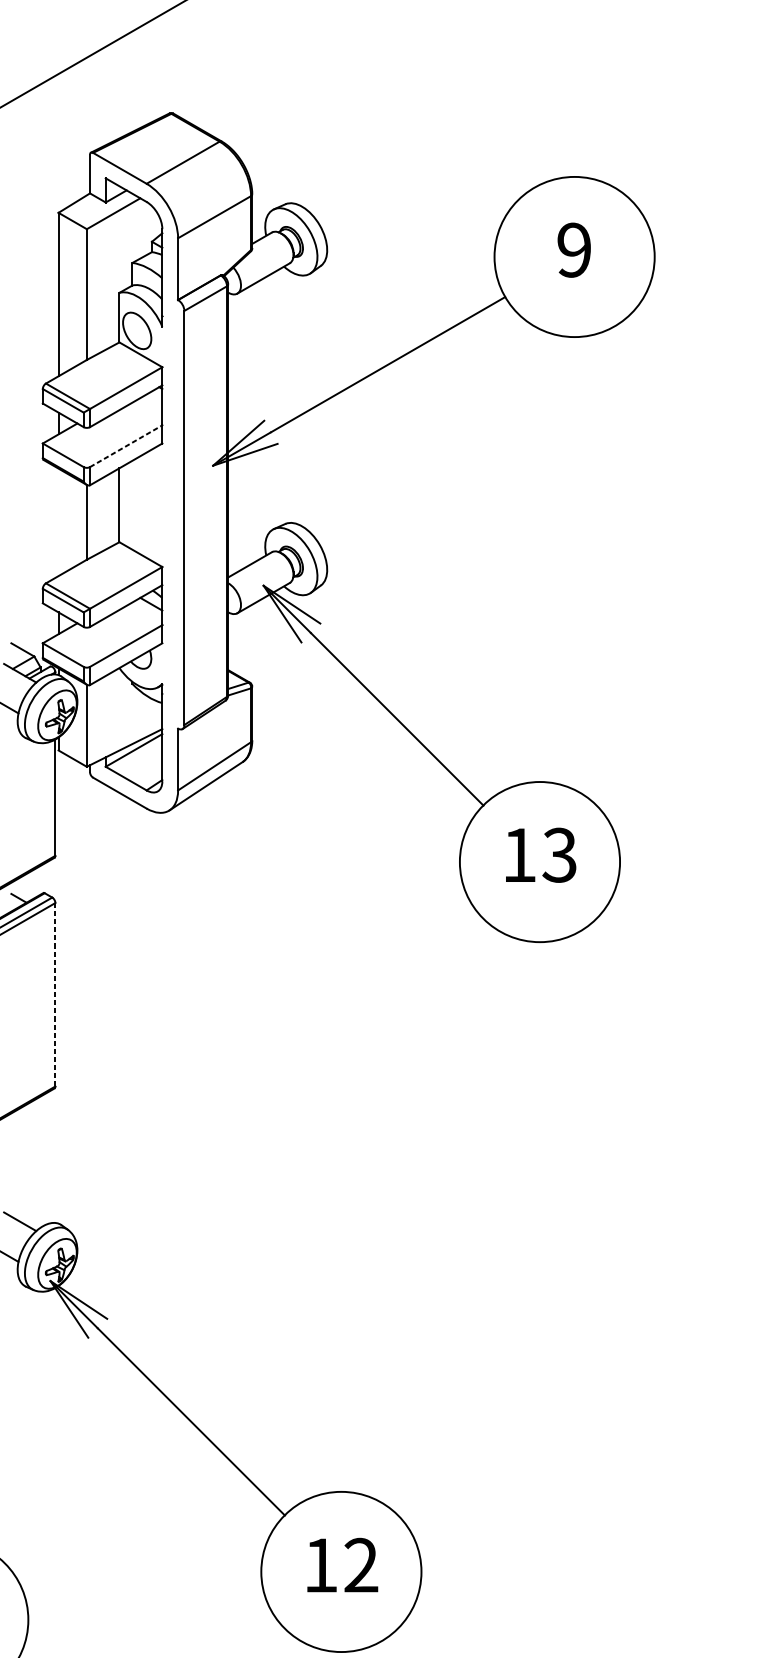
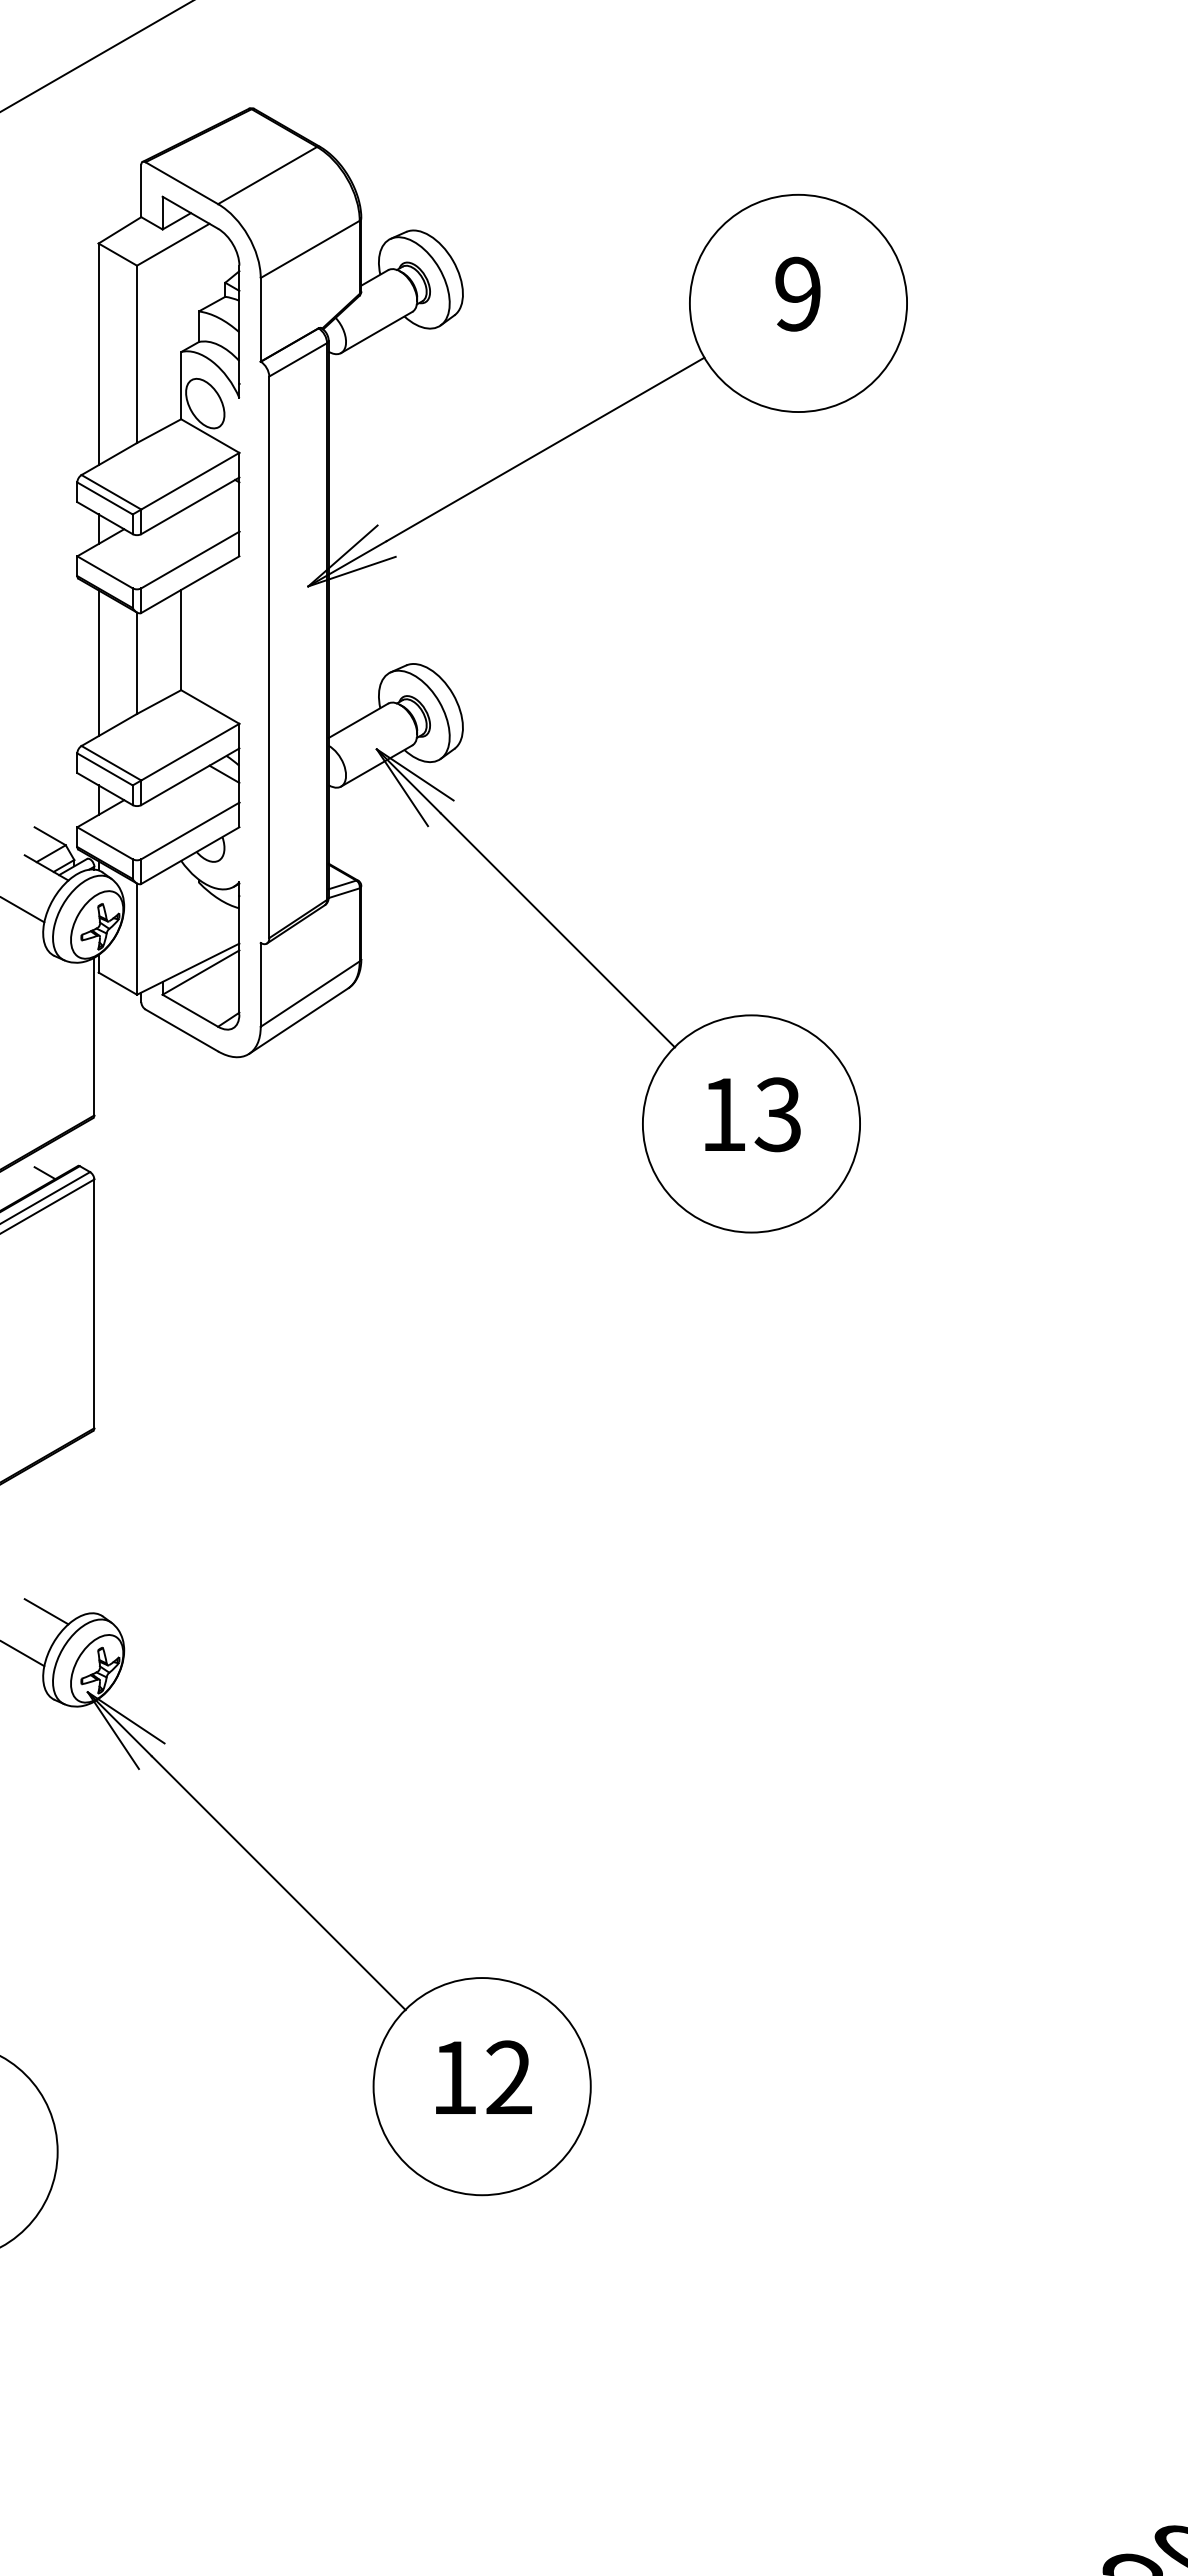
line: (126, 446) -> (190, 560), dashed -> solid
line: (58, 522) -> (98, 663), added
line: (55, 994) -> (94, 1303), dashed -> solid

